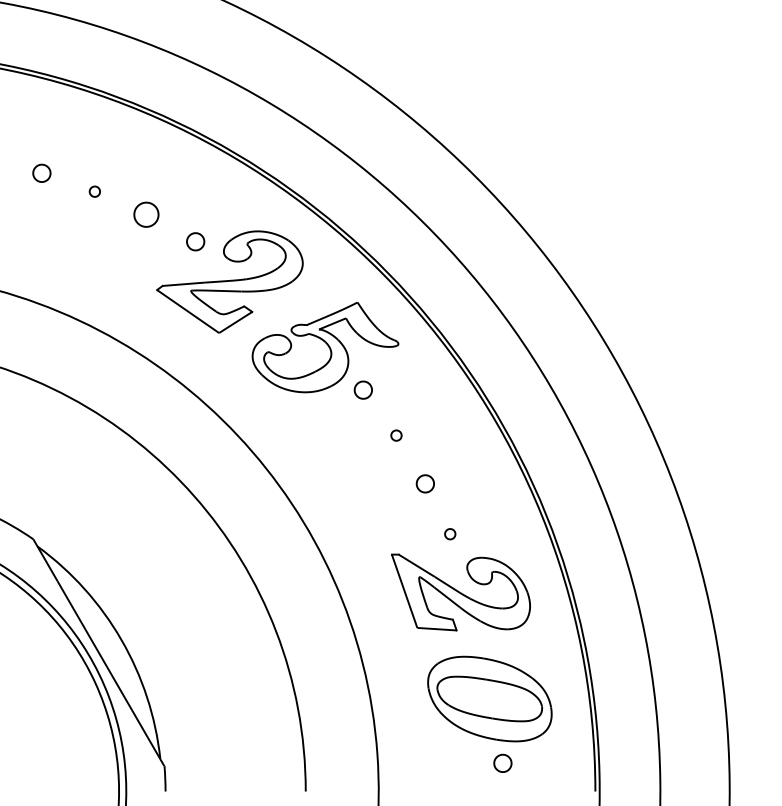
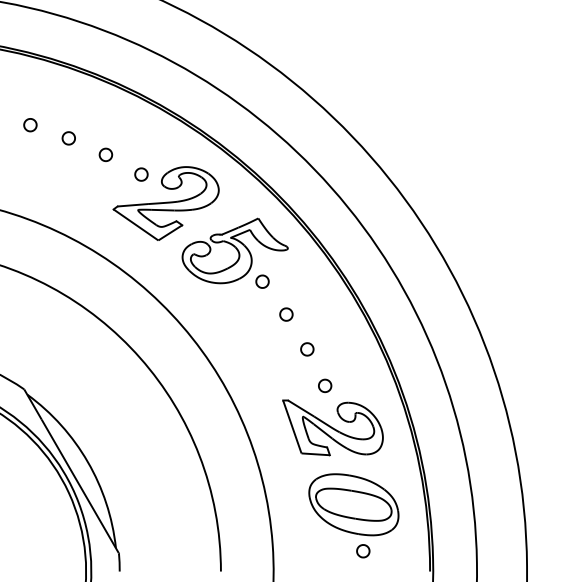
part: (94, 191) -> (68, 138), size x1.67
part: (145, 213) -> (105, 154), size x0.71
part: (396, 435) -> (286, 314), size x1.67
part: (450, 533) -> (325, 385), size x1.67

